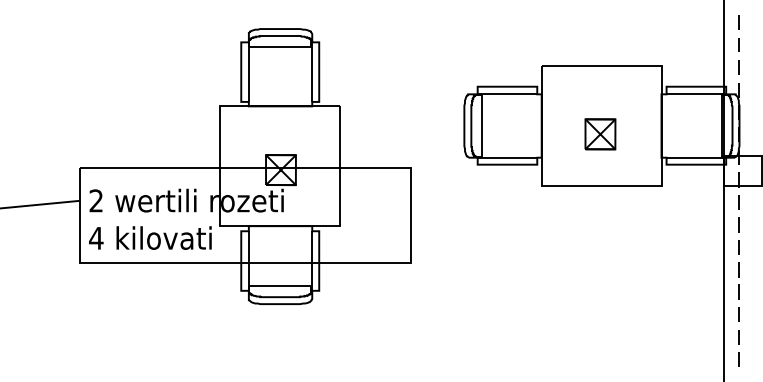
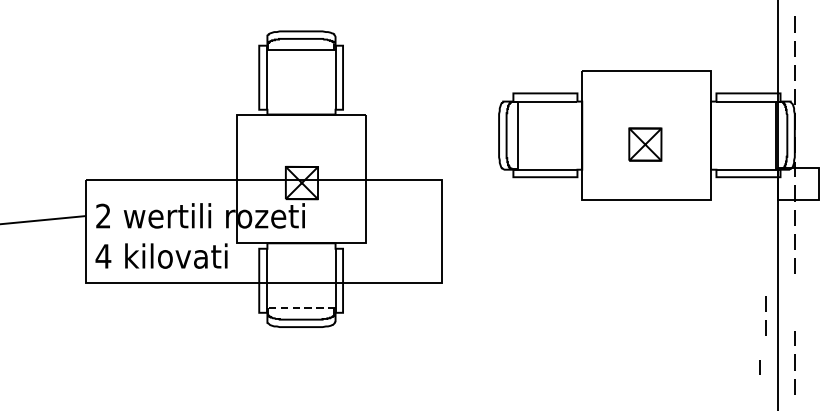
line: (738, 277) -> (764, 312), moved
line: (280, 286) -> (301, 308), solid -> dashed
line: (706, 341) -> (759, 367), added

